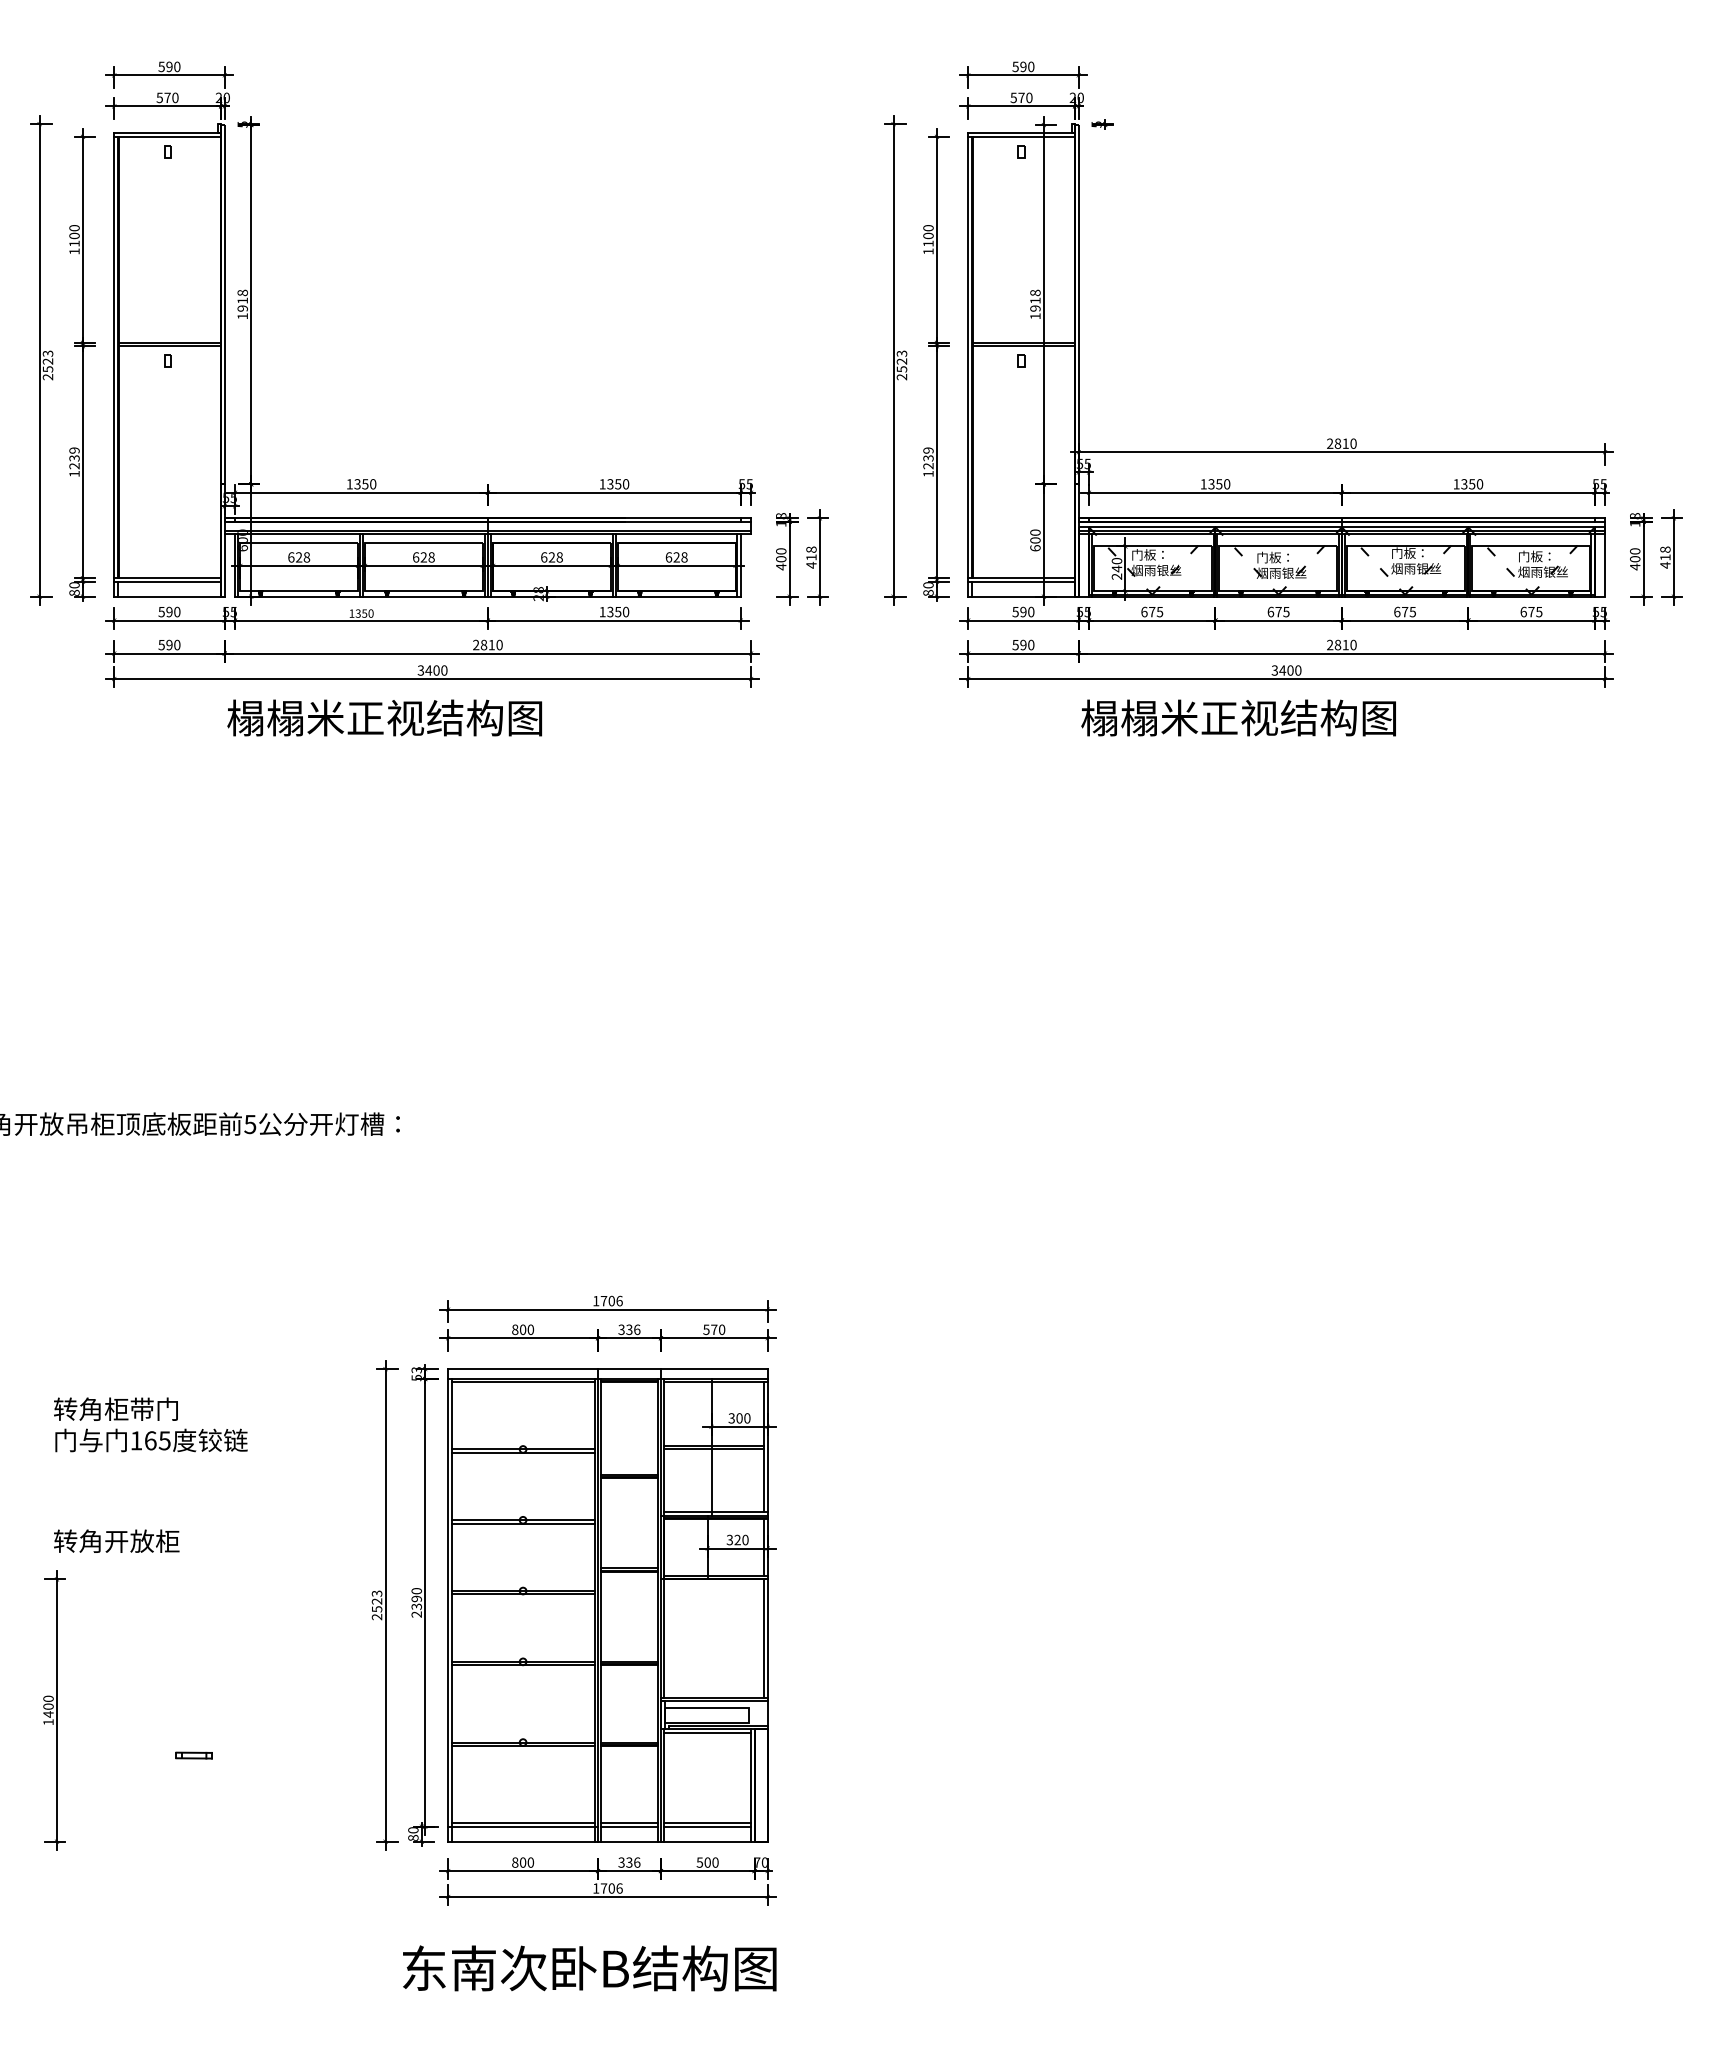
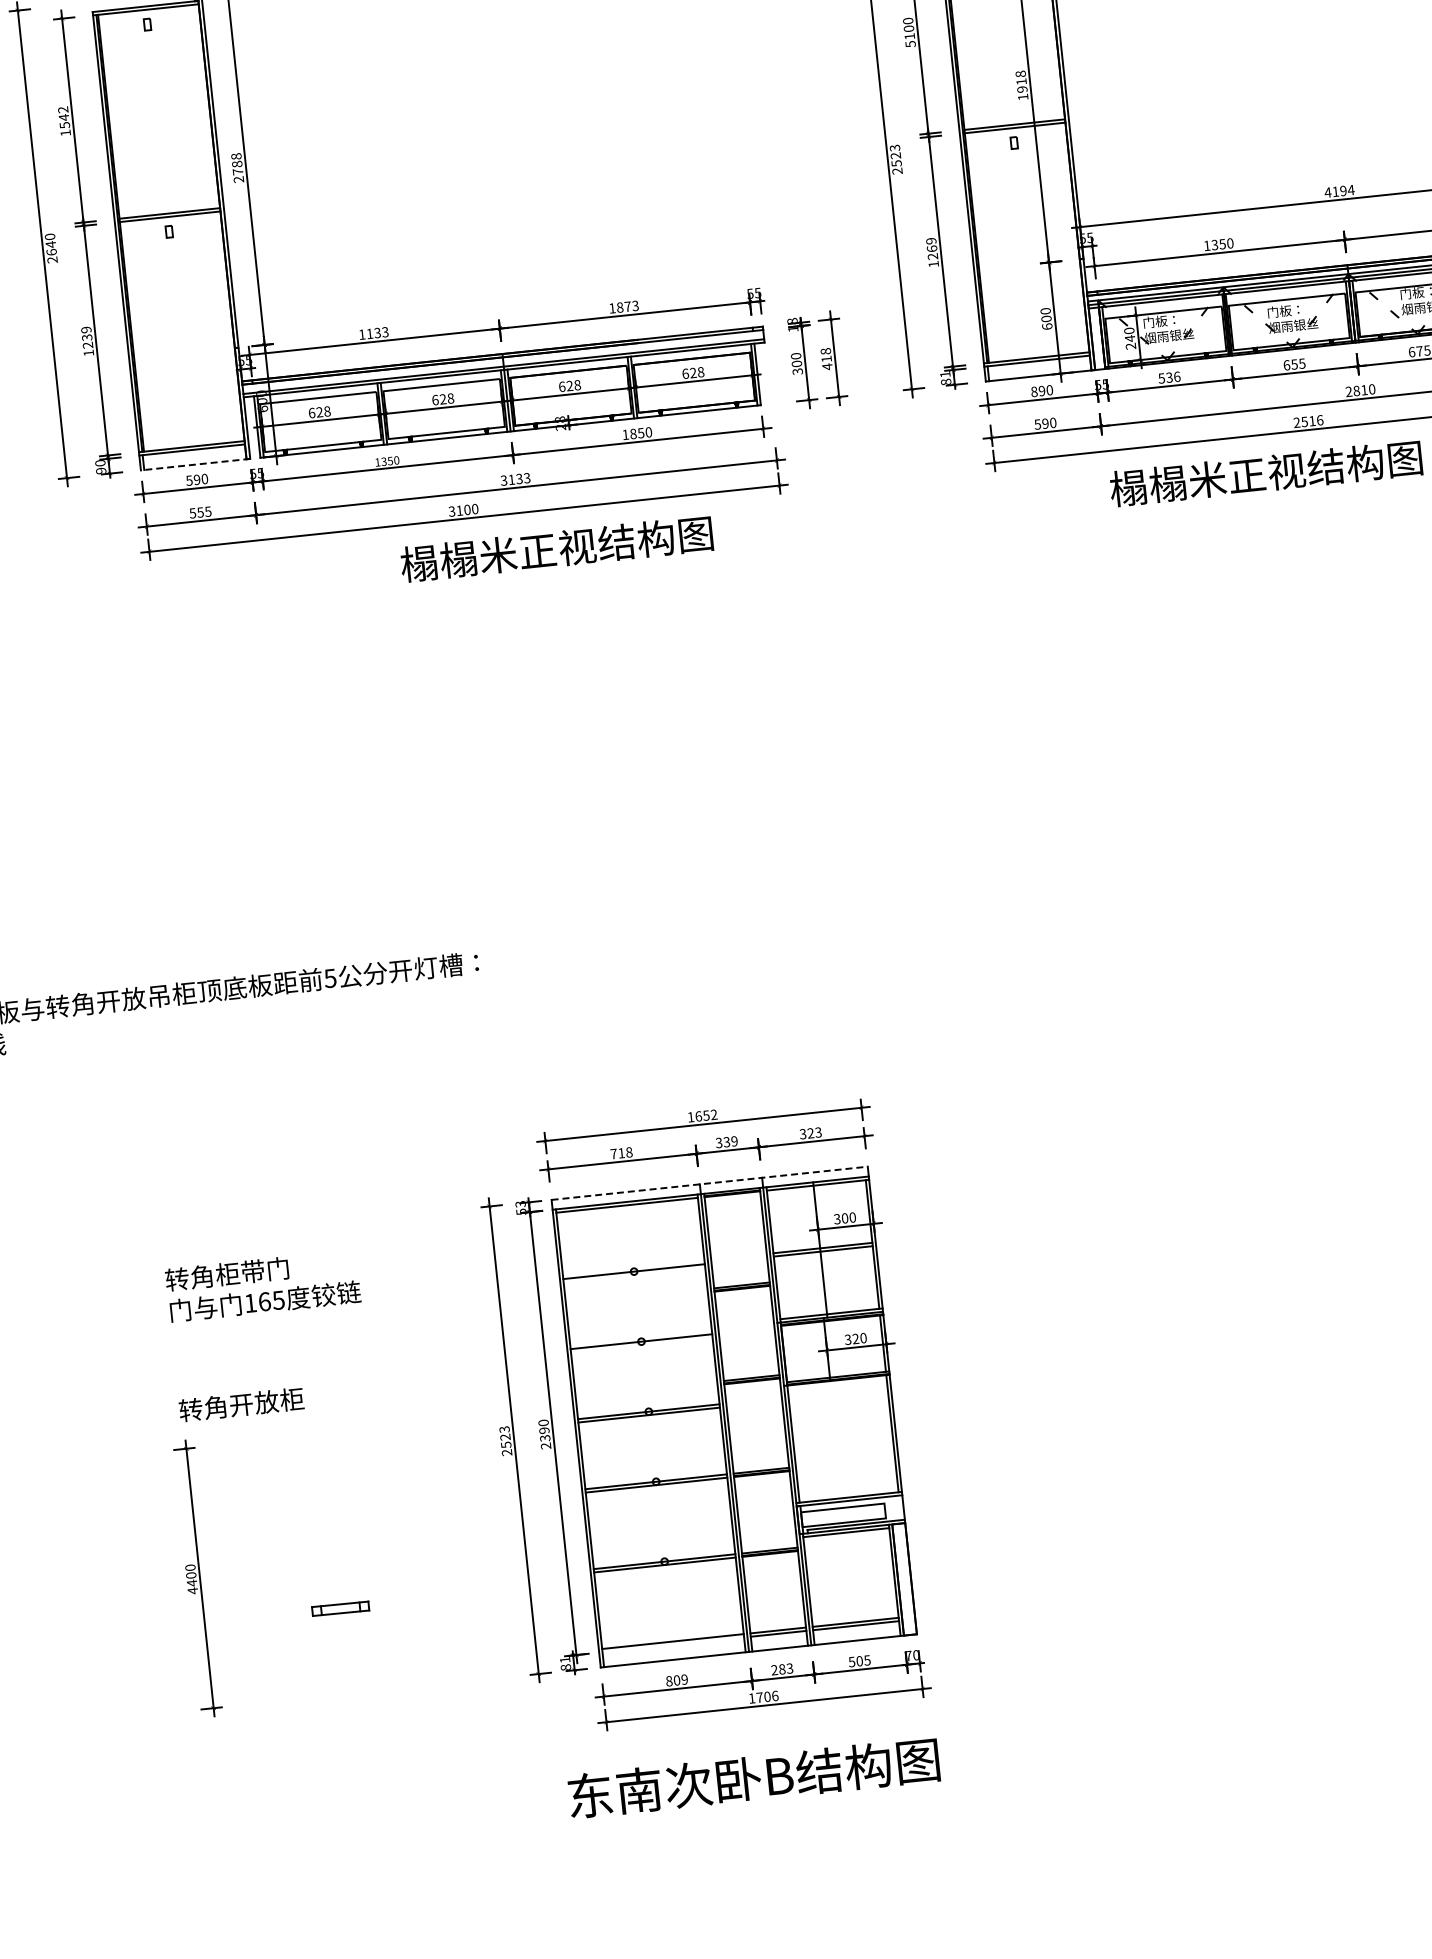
text: (74, 235) -> (63, 117), 1100 -> 1542
text: (928, 251) -> (910, 44), 1100 -> 5100
text: (242, 308) -> (237, 171), 1918 -> 2788
text: (47, 361) -> (50, 244), 2523 -> 2640
text: (1341, 443) -> (1339, 191), 2810 -> 4194
text: (928, 458) -> (932, 248), 1239 -> 1269
text: (365, 484) -> (377, 333), 1350 -> 1133
text: (618, 484) -> (628, 306), 1350 -> 1873
text: (781, 566) -> (797, 371), 400 -> 300
text: (928, 585) -> (945, 374), 80 -> 81
text: (74, 592) -> (101, 470), 80 -> 90
line: (169, 596) -> (195, 464), solid -> dashed
text: (610, 611) -> (633, 433), 1350 -> 1850
text: (1015, 611) -> (1034, 391), 590 -> 890
text: (1152, 611) -> (1169, 377), 675 -> 536
text: (1278, 612) -> (1294, 364), 675 -> 655
text: (173, 644) -> (204, 511), 590 -> 555
text: (487, 644) -> (515, 478), 2810 -> 3133
text: (428, 670) -> (459, 510), 3400 -> 3100
text: (1286, 670) -> (1308, 421), 3400 -> 2516
text: (384, 717) -> (556, 548), moved
text: (611, 1300) -> (706, 1115), 1706 -> 1652
text: (523, 1329) -> (622, 1152), 800 -> 718
text: (637, 1329) -> (734, 1141), 336 -> 339
text: (714, 1329) -> (810, 1133), 570 -> 323
line: (607, 1369) -> (709, 1183), solid -> dashed
line: (522, 1452) -> (633, 1274), removed
line: (522, 1523) -> (641, 1344), removed
text: (48, 1721) -> (192, 1590), 1400 -> 4400
part: (193, 1755) -> (339, 1608), size x1.6
line: (523, 1826) -> (673, 1644), removed
text: (413, 1830) -> (565, 1660), 80 -> 81
text: (530, 1862) -> (684, 1679), 800 -> 809
text: (629, 1862) -> (782, 1669), 336 -> 283
text: (715, 1862) -> (867, 1660), 500 -> 505

